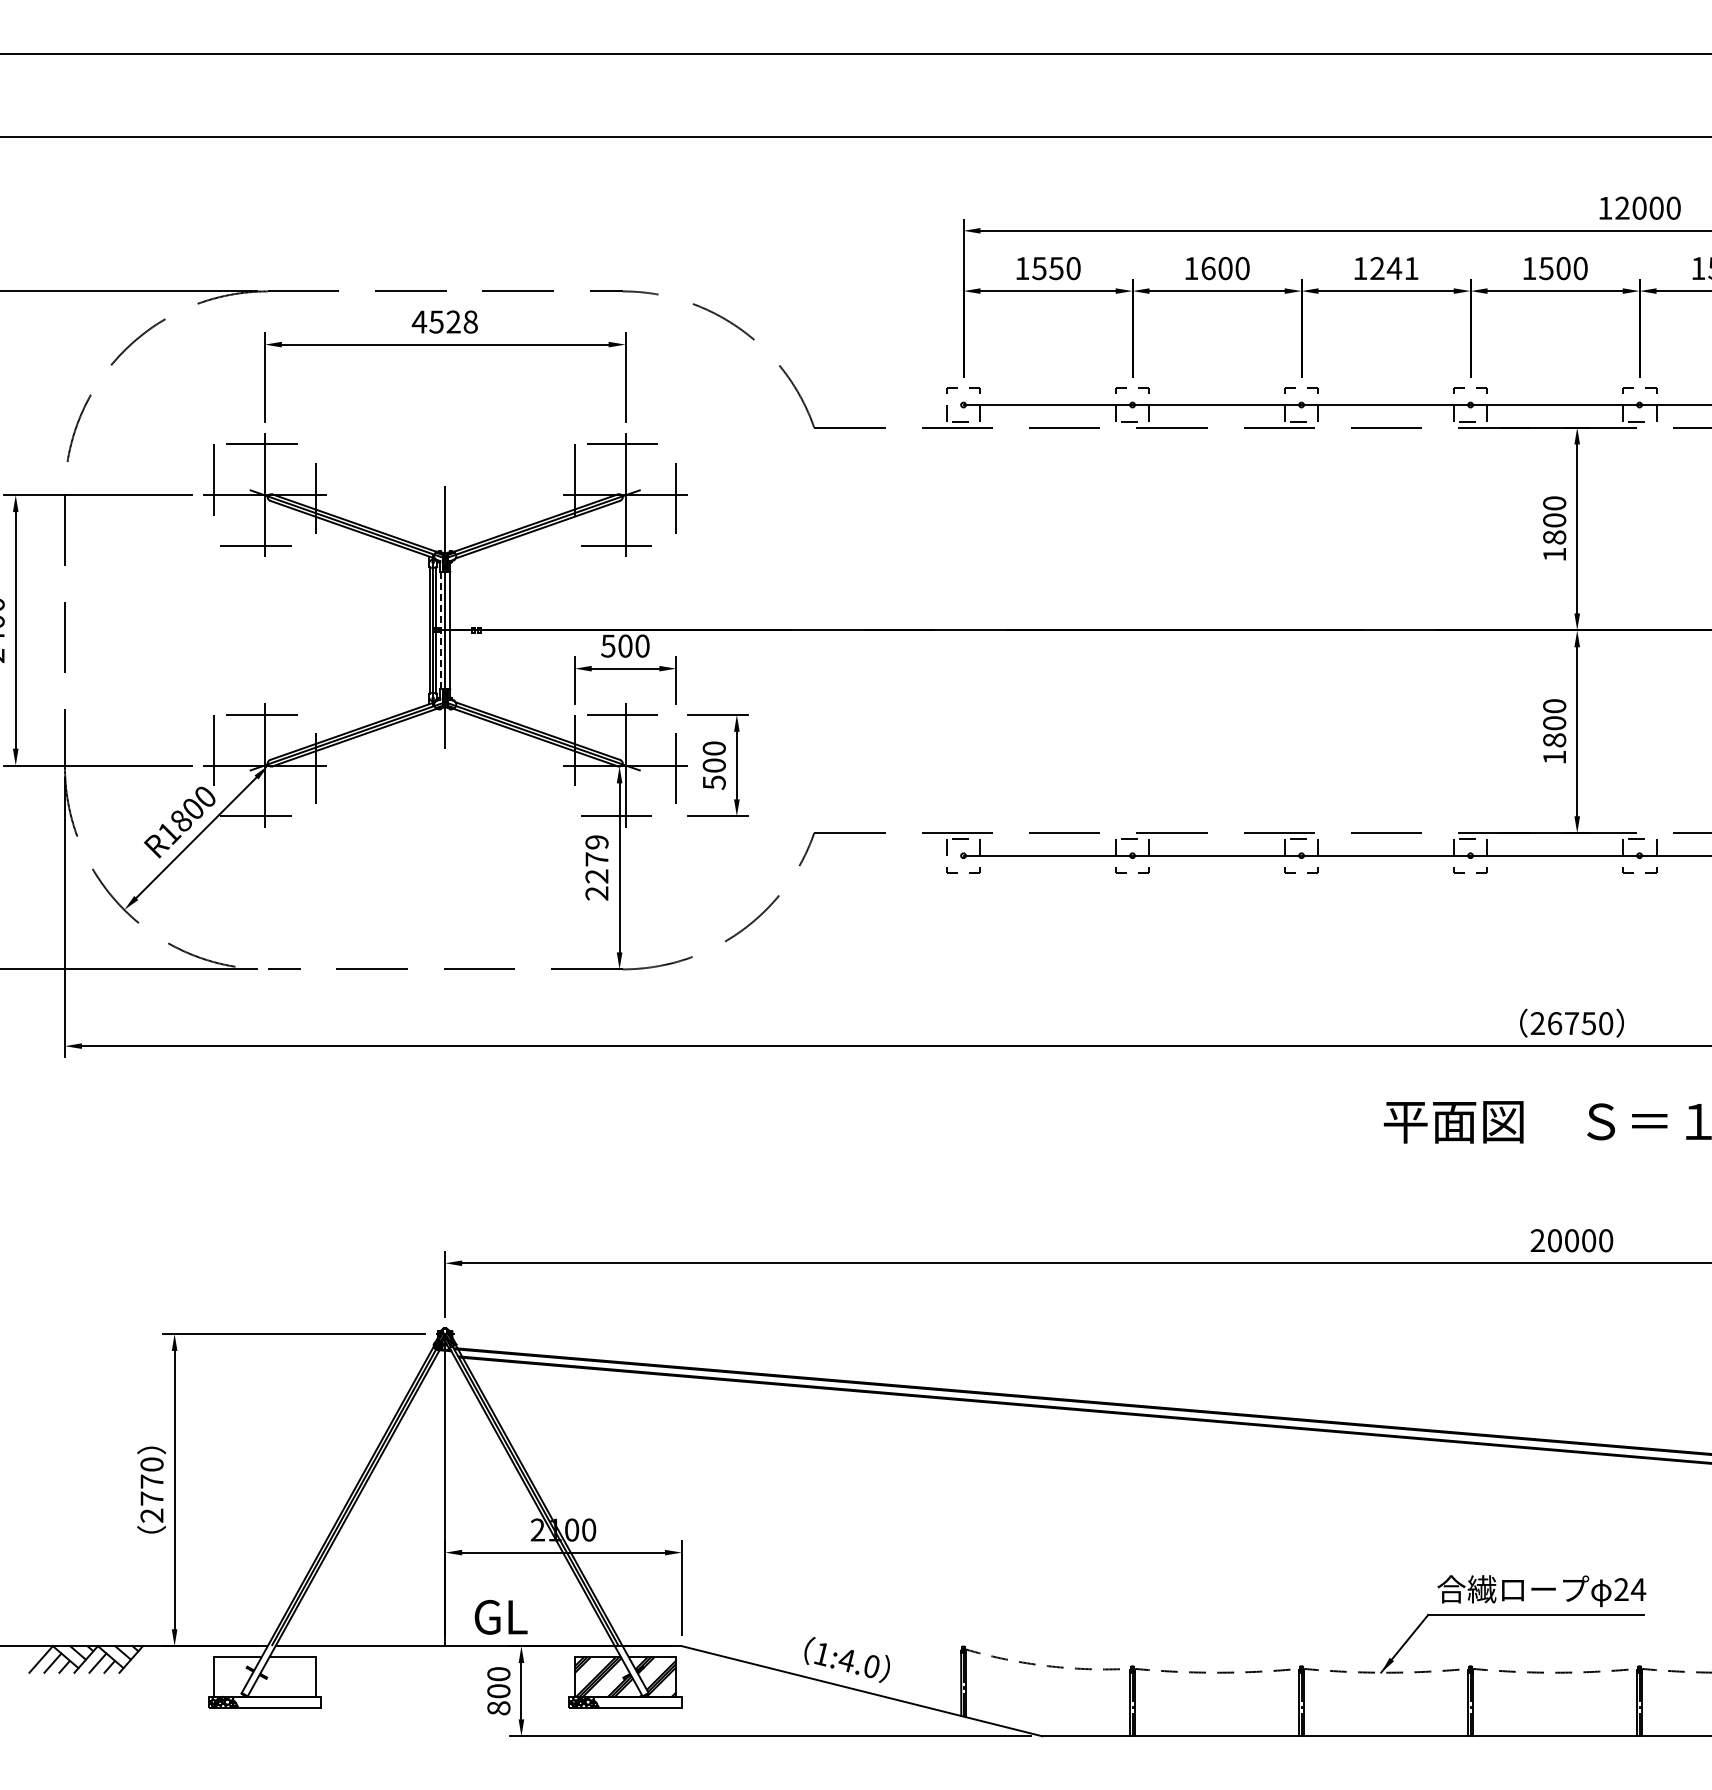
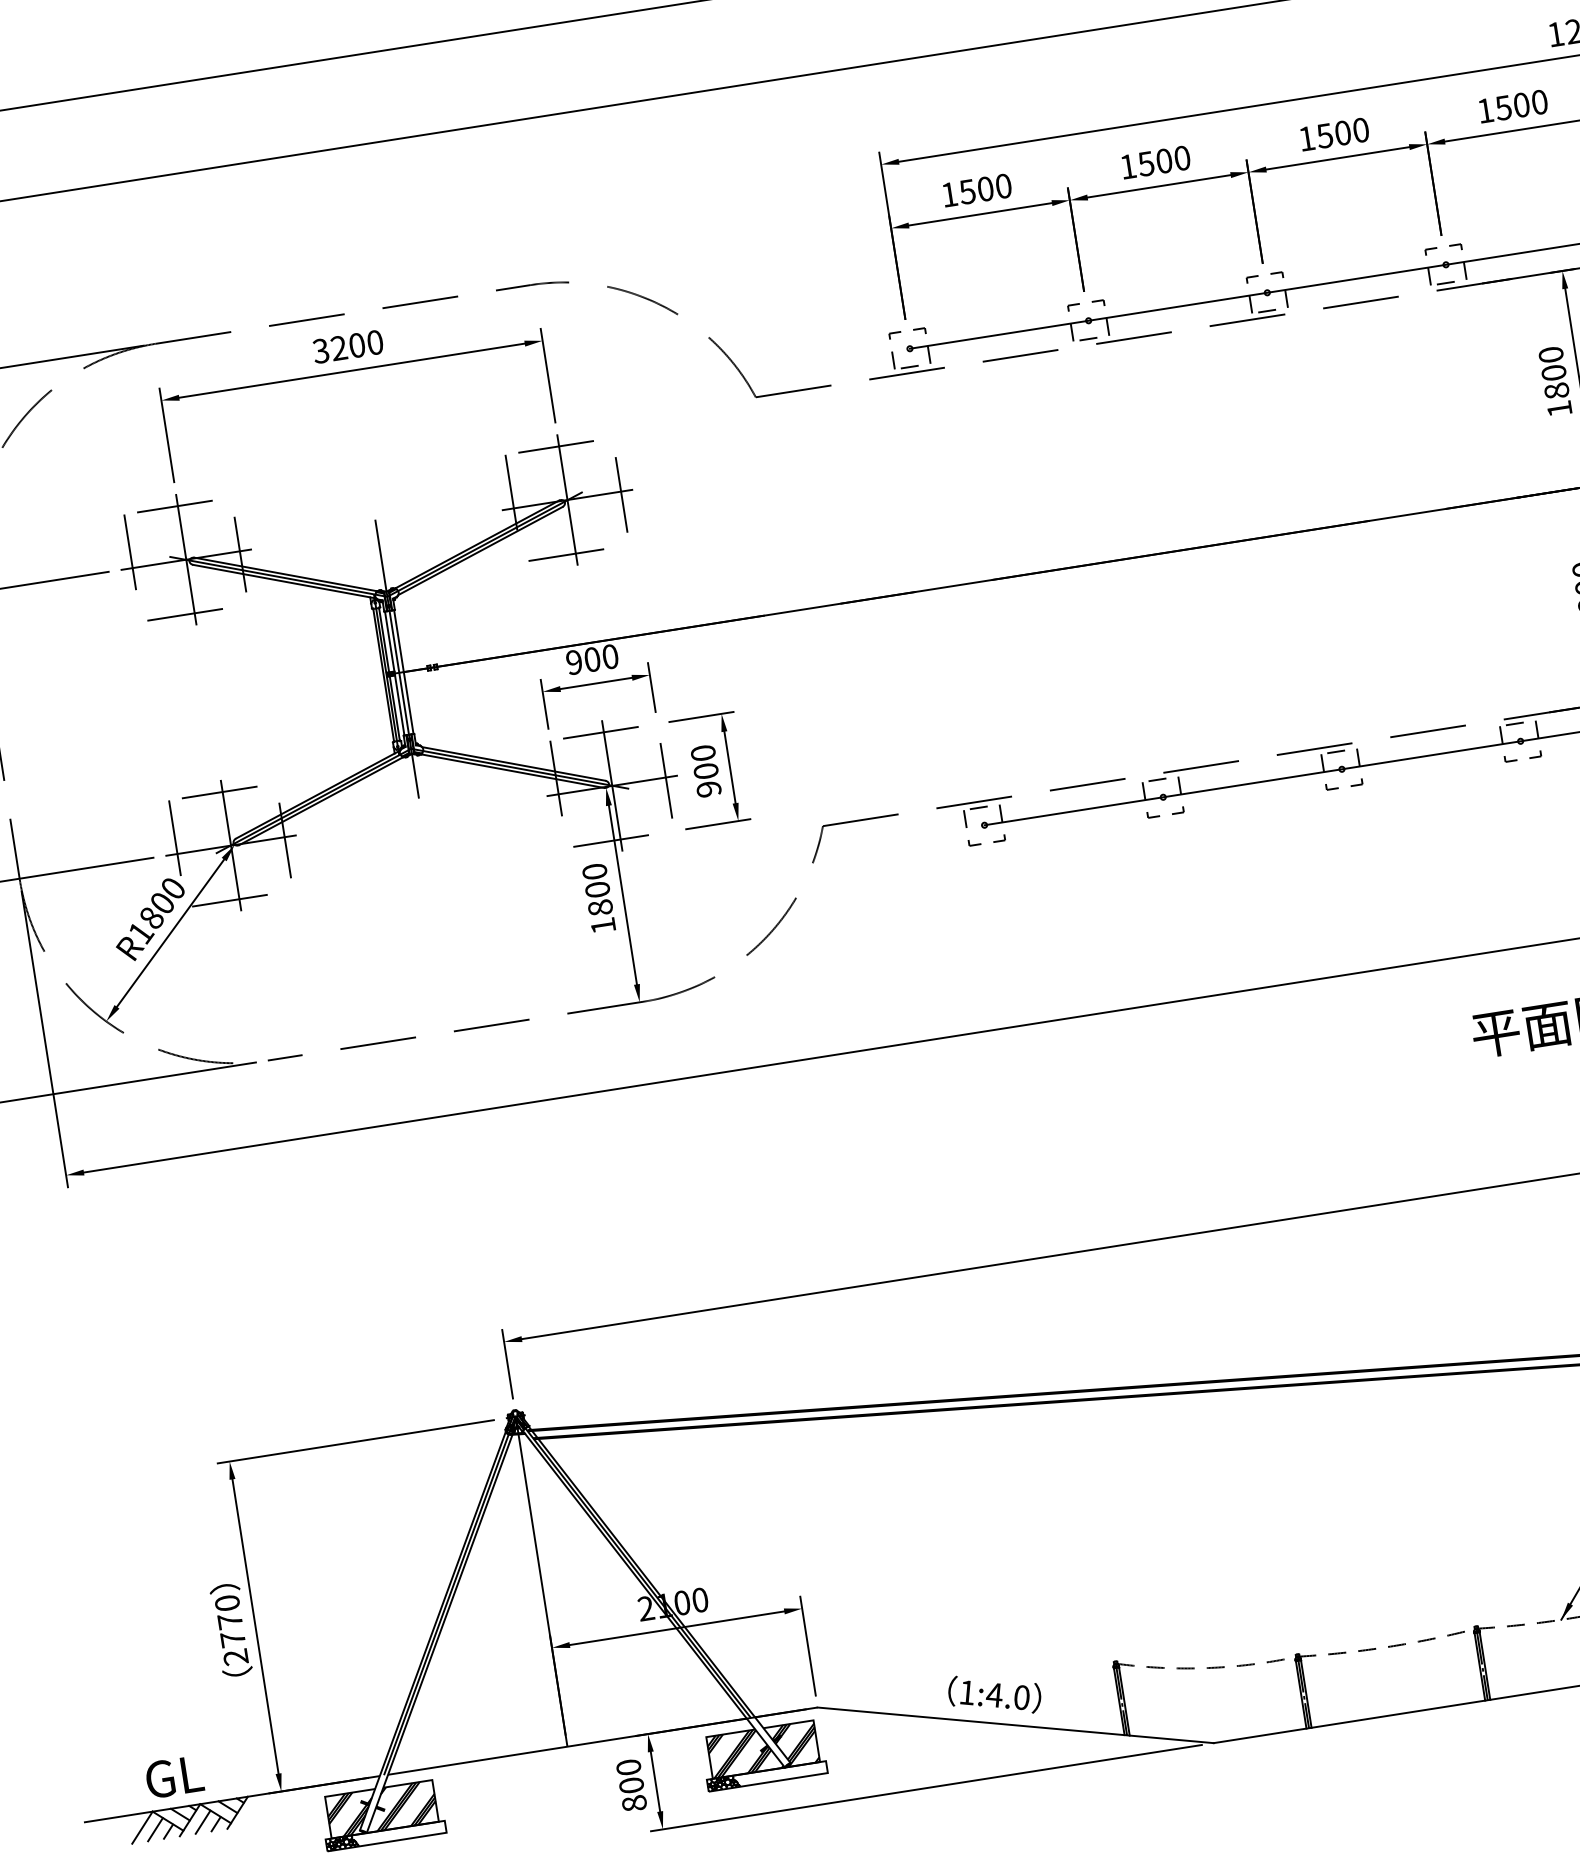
text: (1056, 268) -> (985, 189), 1550 -> 1500
text: (1208, 268) -> (1146, 163), 1600 -> 1500
text: (1394, 268) -> (1342, 133), 1241 -> 1500
text: (444, 321) -> (347, 346), 4528 -> 3200
line: (440, 630) -> (394, 673), dashed -> solid
text: (608, 645) -> (574, 661), 500 -> 900
text: (713, 782) -> (708, 789), 500 -> 900
text: (596, 867) -> (598, 898), 2279 -> 1800
text: (500, 1617) -> (173, 1777), moved
hatch: (235, 1676) -> (350, 1813), added
hatch: (286, 1676) -> (404, 1805), added

